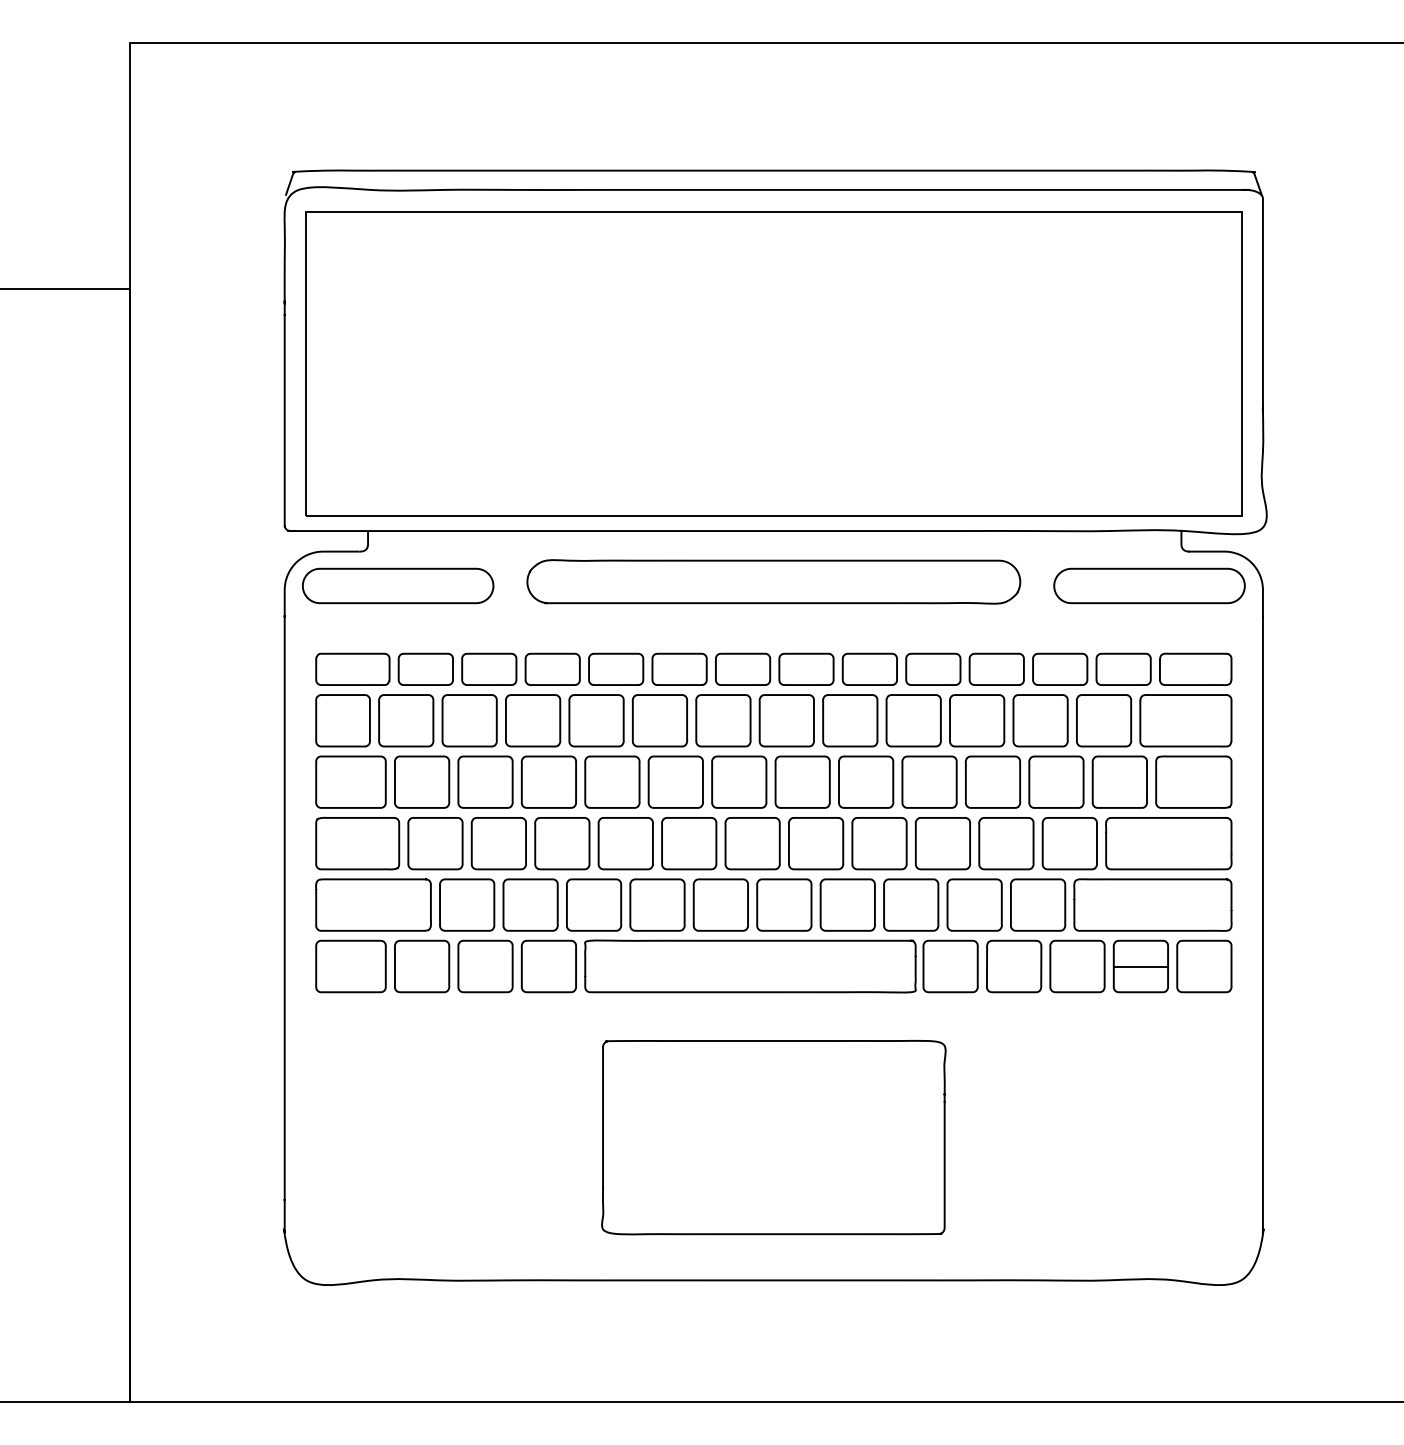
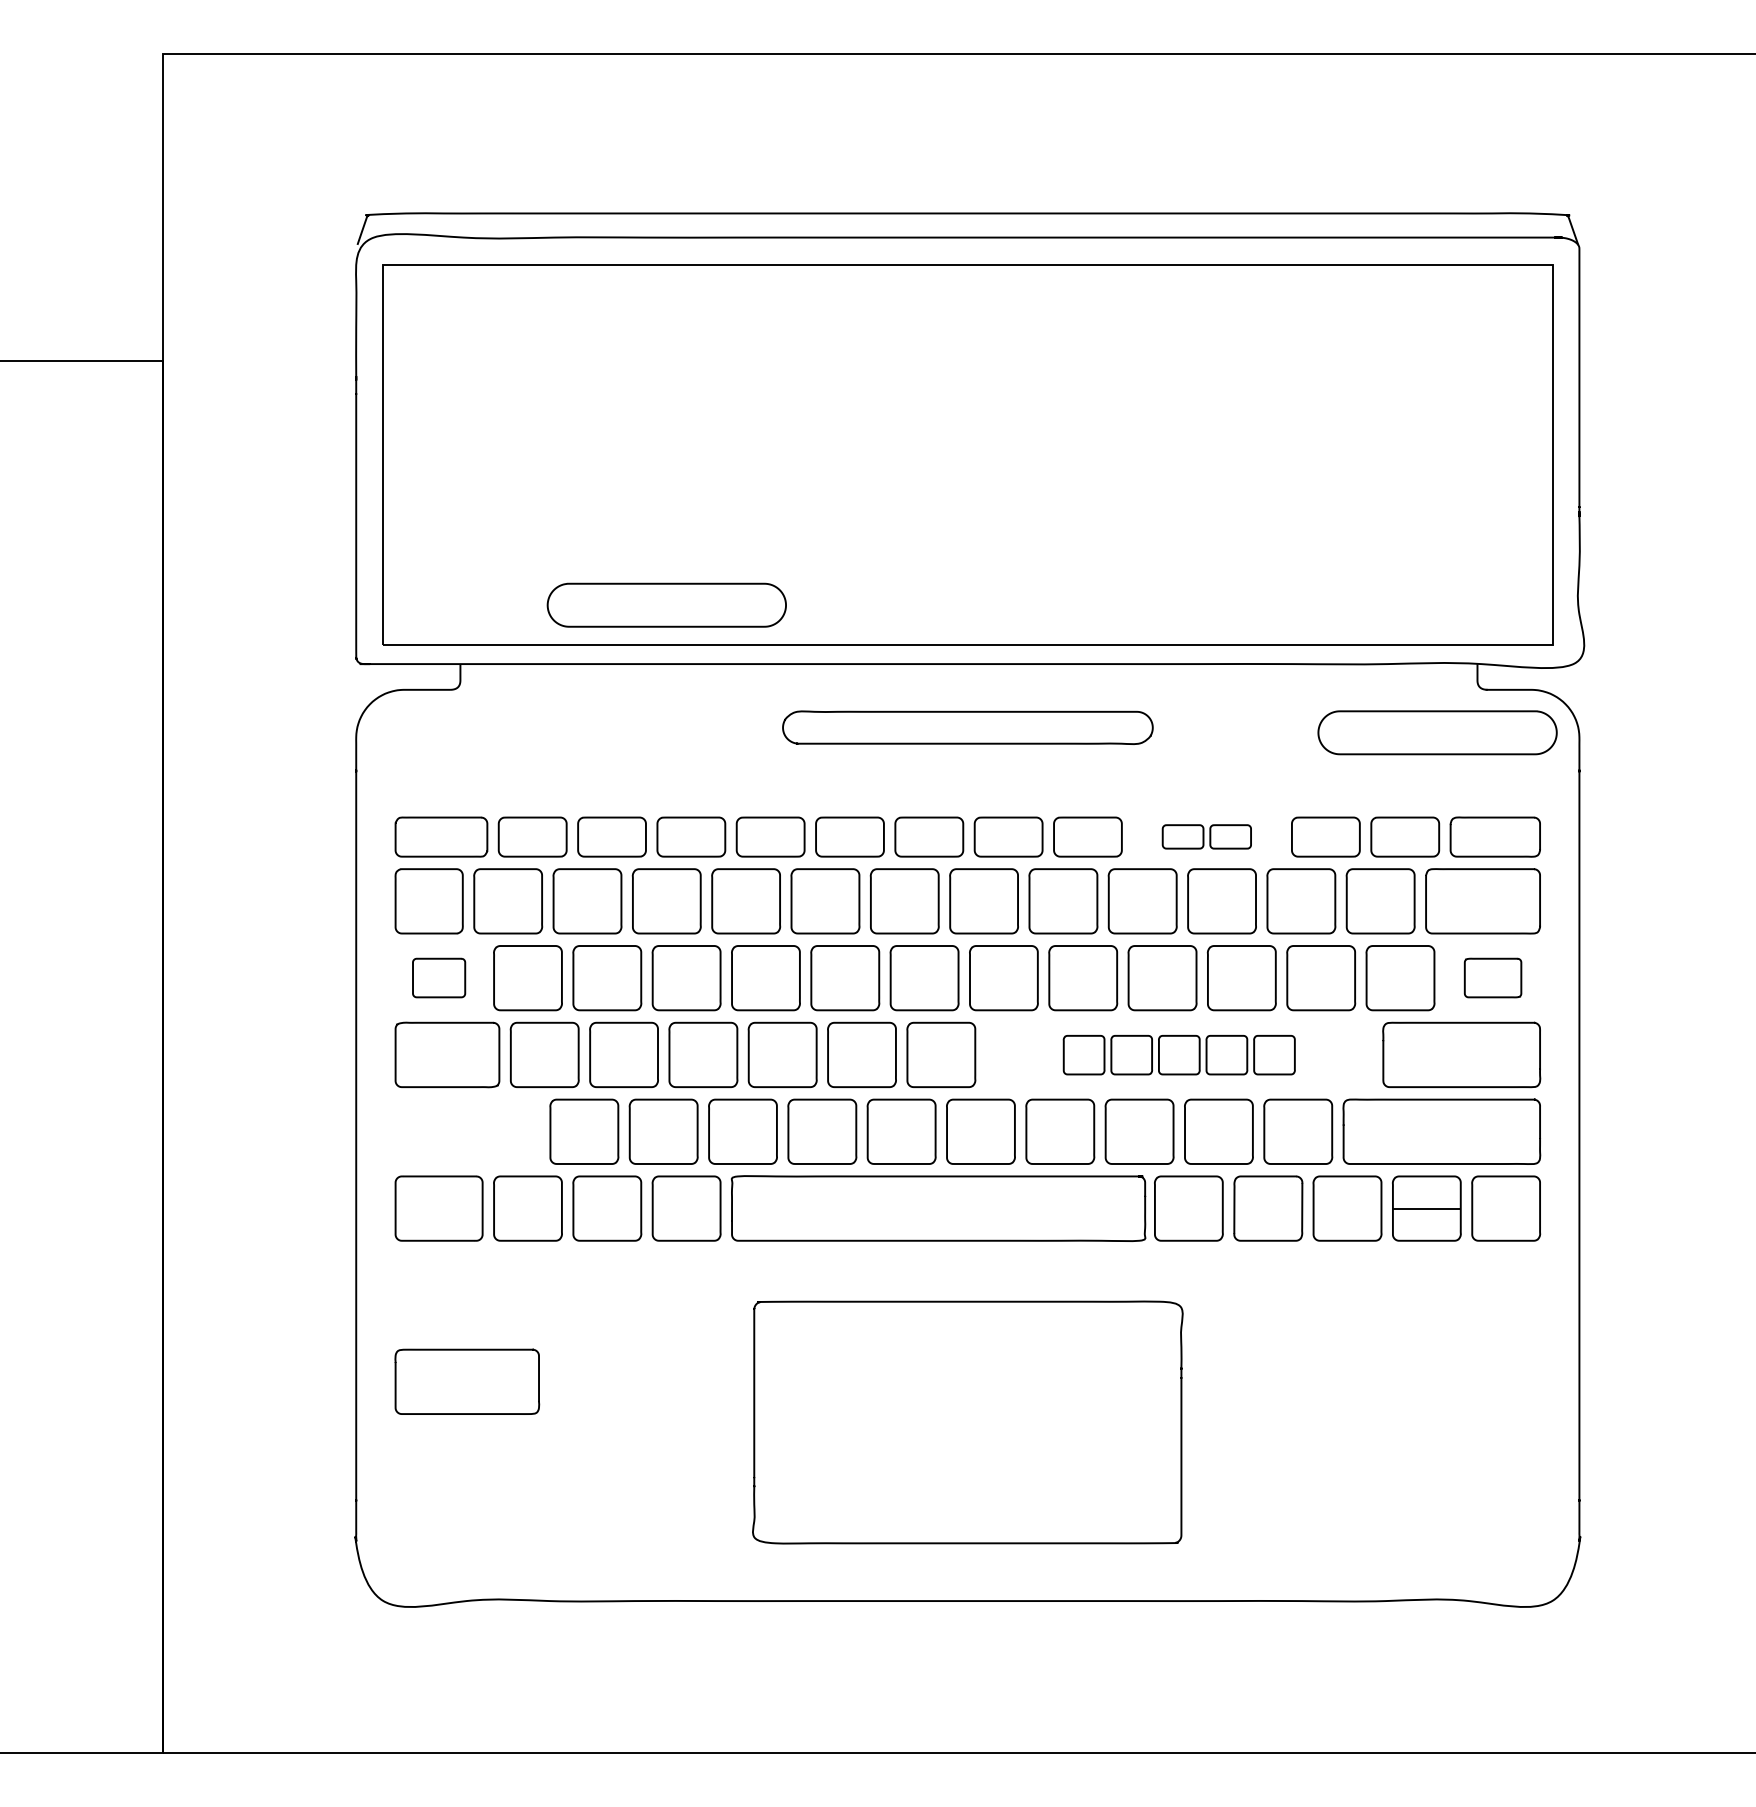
part: (773, 581) -> (967, 727), size x0.6
part: (398, 585) -> (667, 604), moved
part: (964, 668) -> (1206, 835), size x0.6
part: (350, 781) -> (438, 977), size x0.6
part: (1193, 781) -> (1492, 977), size x0.6
part: (942, 843) -> (1178, 1054), size x0.6
part: (373, 904) -> (467, 1381), moved

